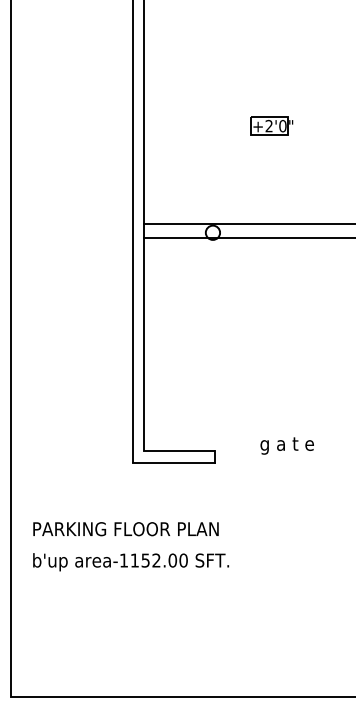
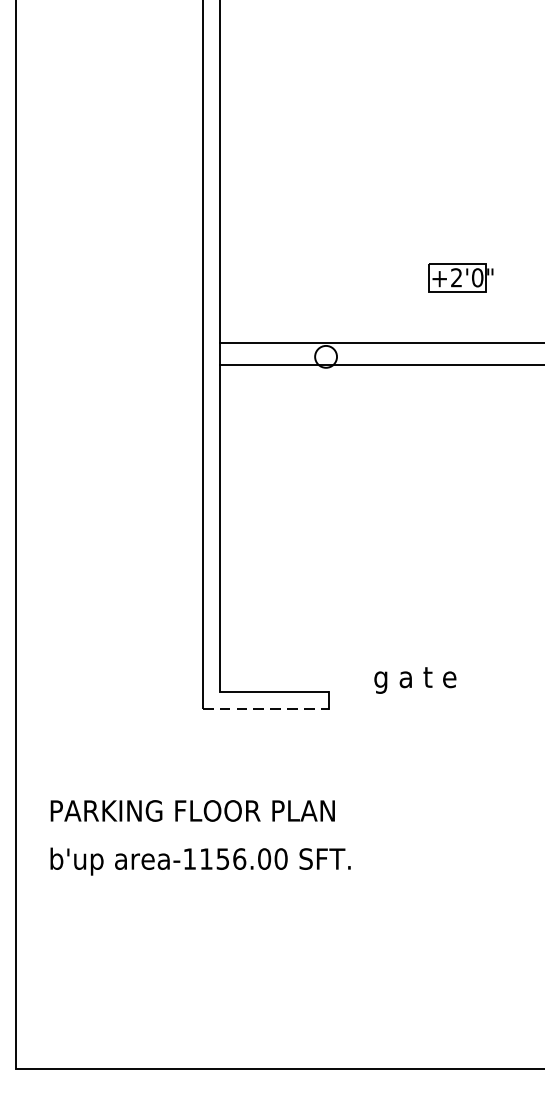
part: (271, 125) -> (460, 276), moved
text: (286, 445) -> (414, 679), moved
line: (174, 462) -> (267, 708), solid -> dashed
text: (156, 560) -> (239, 858), area-1152.00 -> area-1156.00

